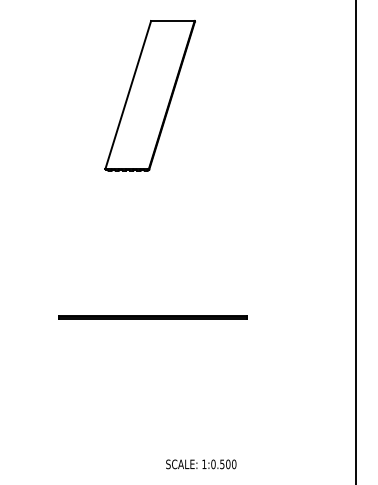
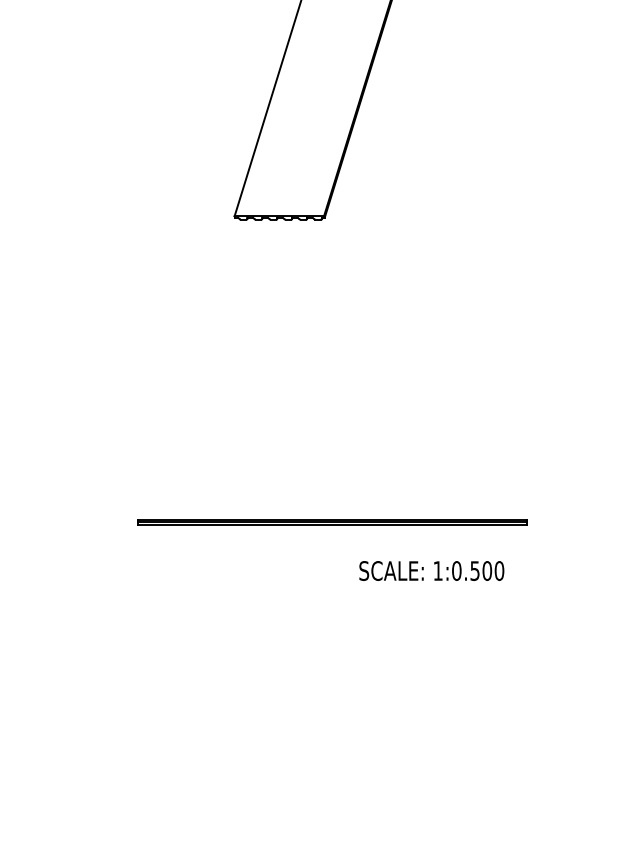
text: (201, 464) -> (432, 571), moved

